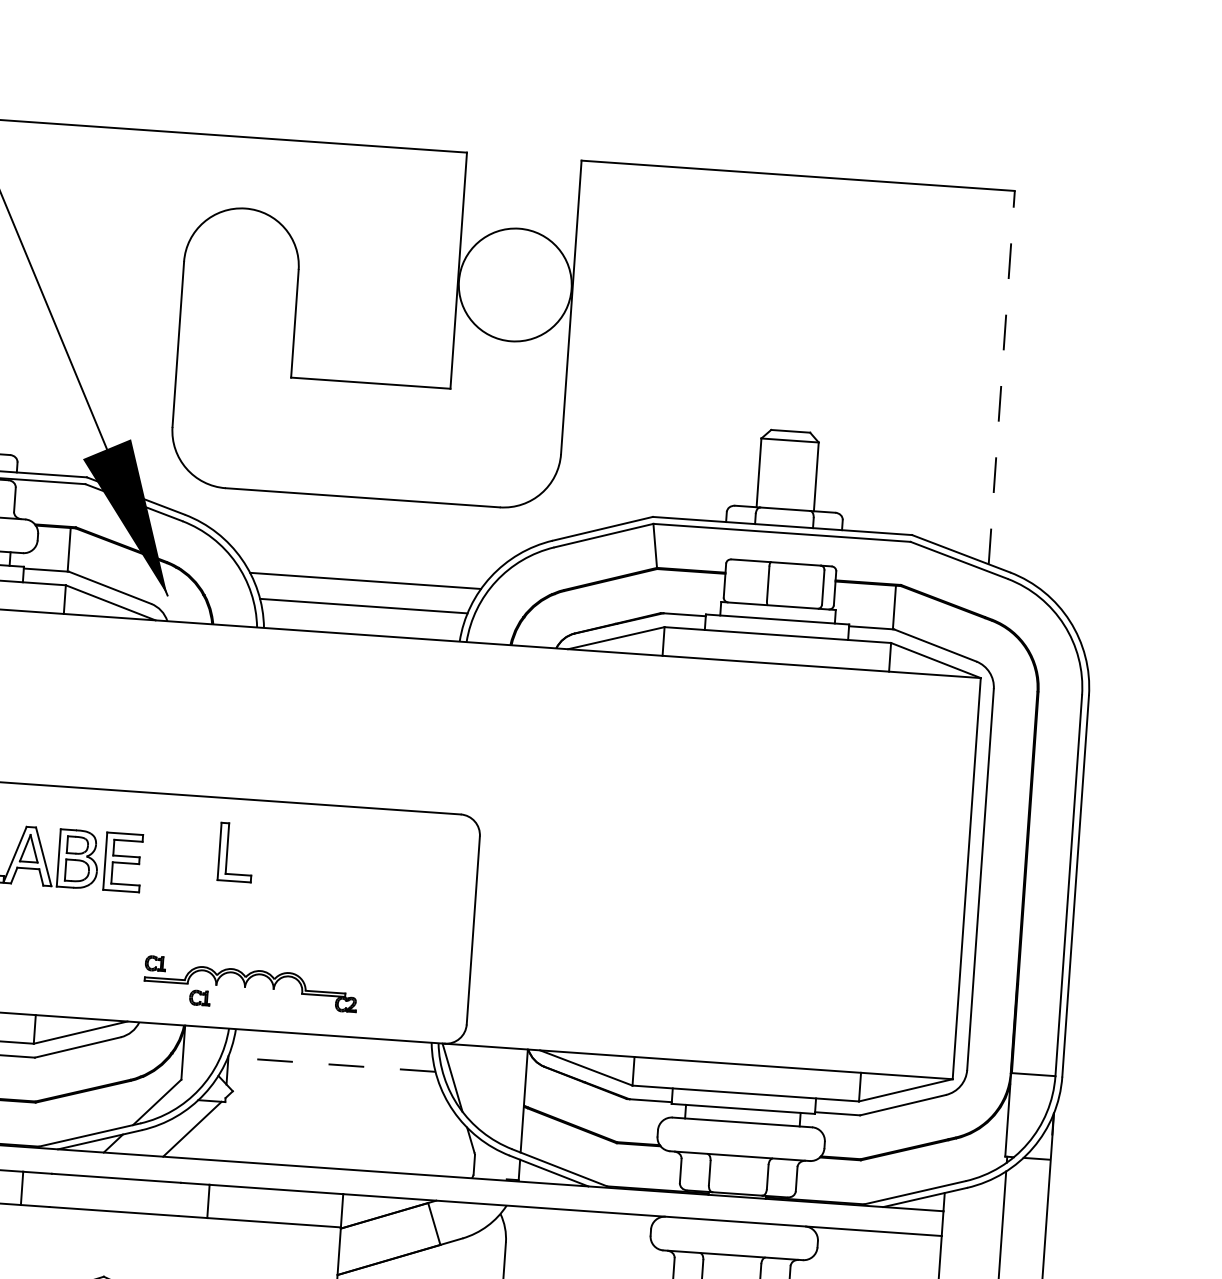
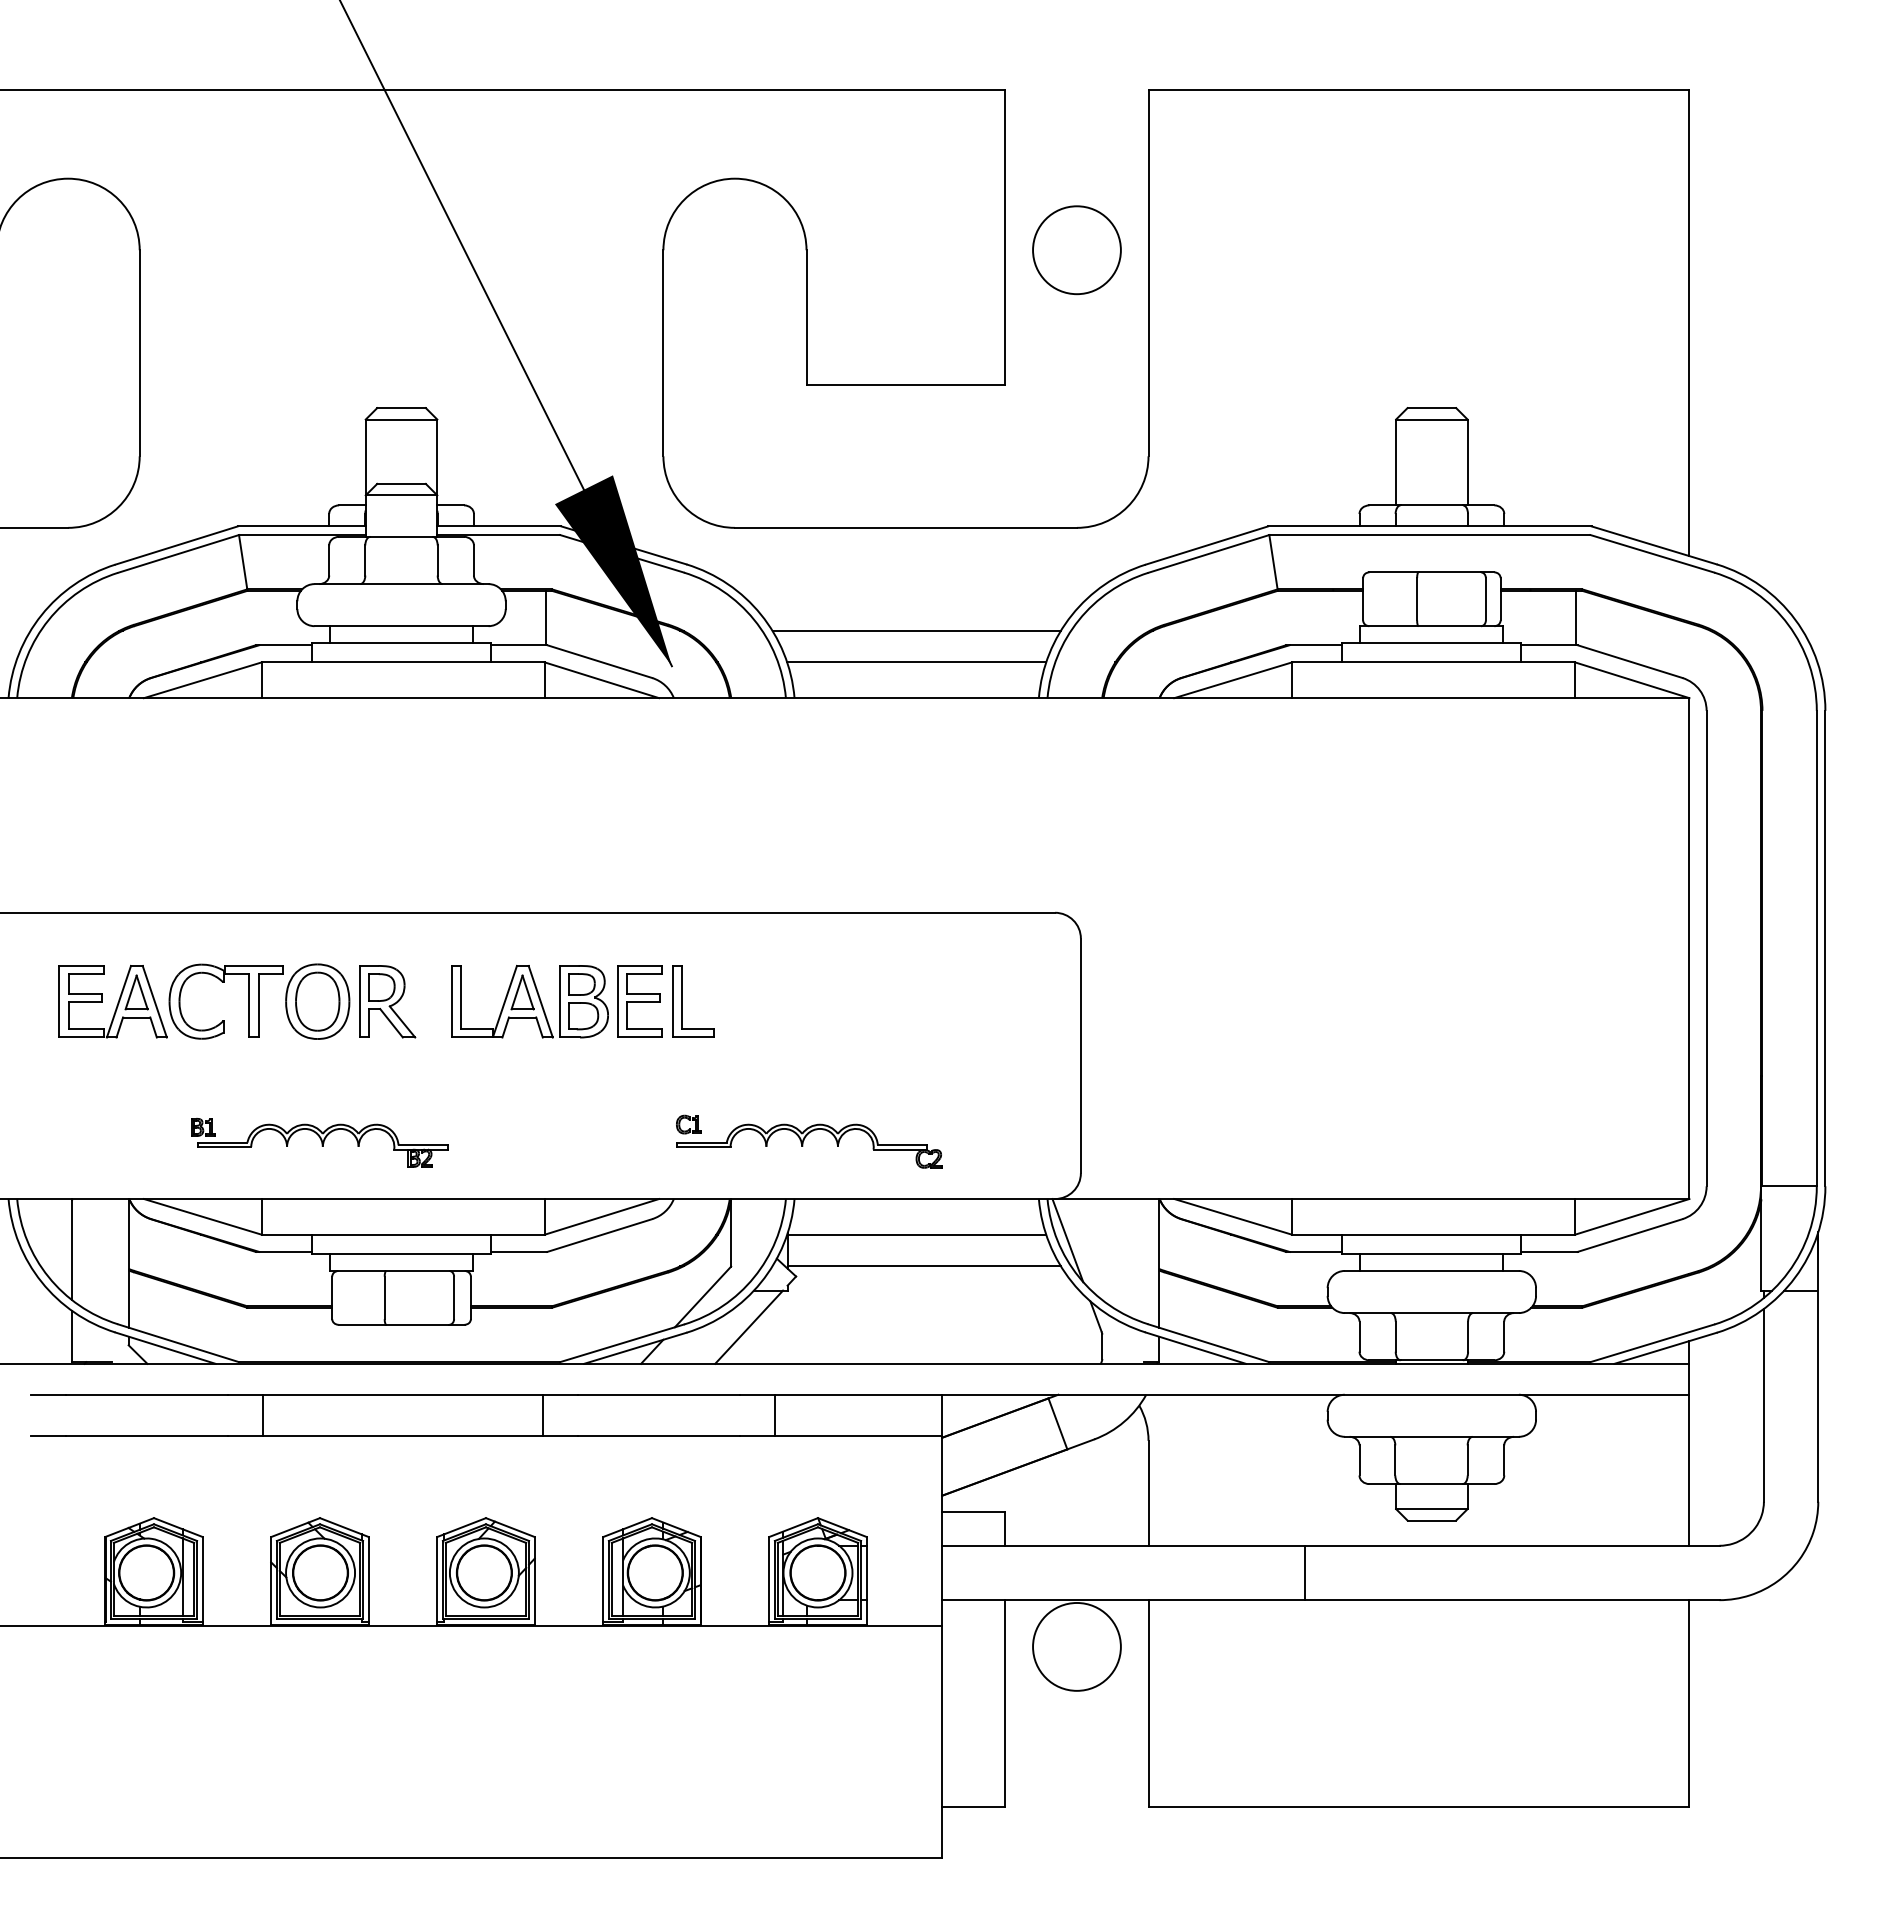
circle: (514, 285) -> (1076, 250), size x0.62
line: (1001, 377) -> (1689, 322), dashed -> solid
part: (227, 851) -> (682, 1001), moved
part: (199, 997) -> (746, 1163), removed
line: (331, 1064) -> (916, 1234), dashed -> solid
line: (335, 1090) -> (923, 1266), added

